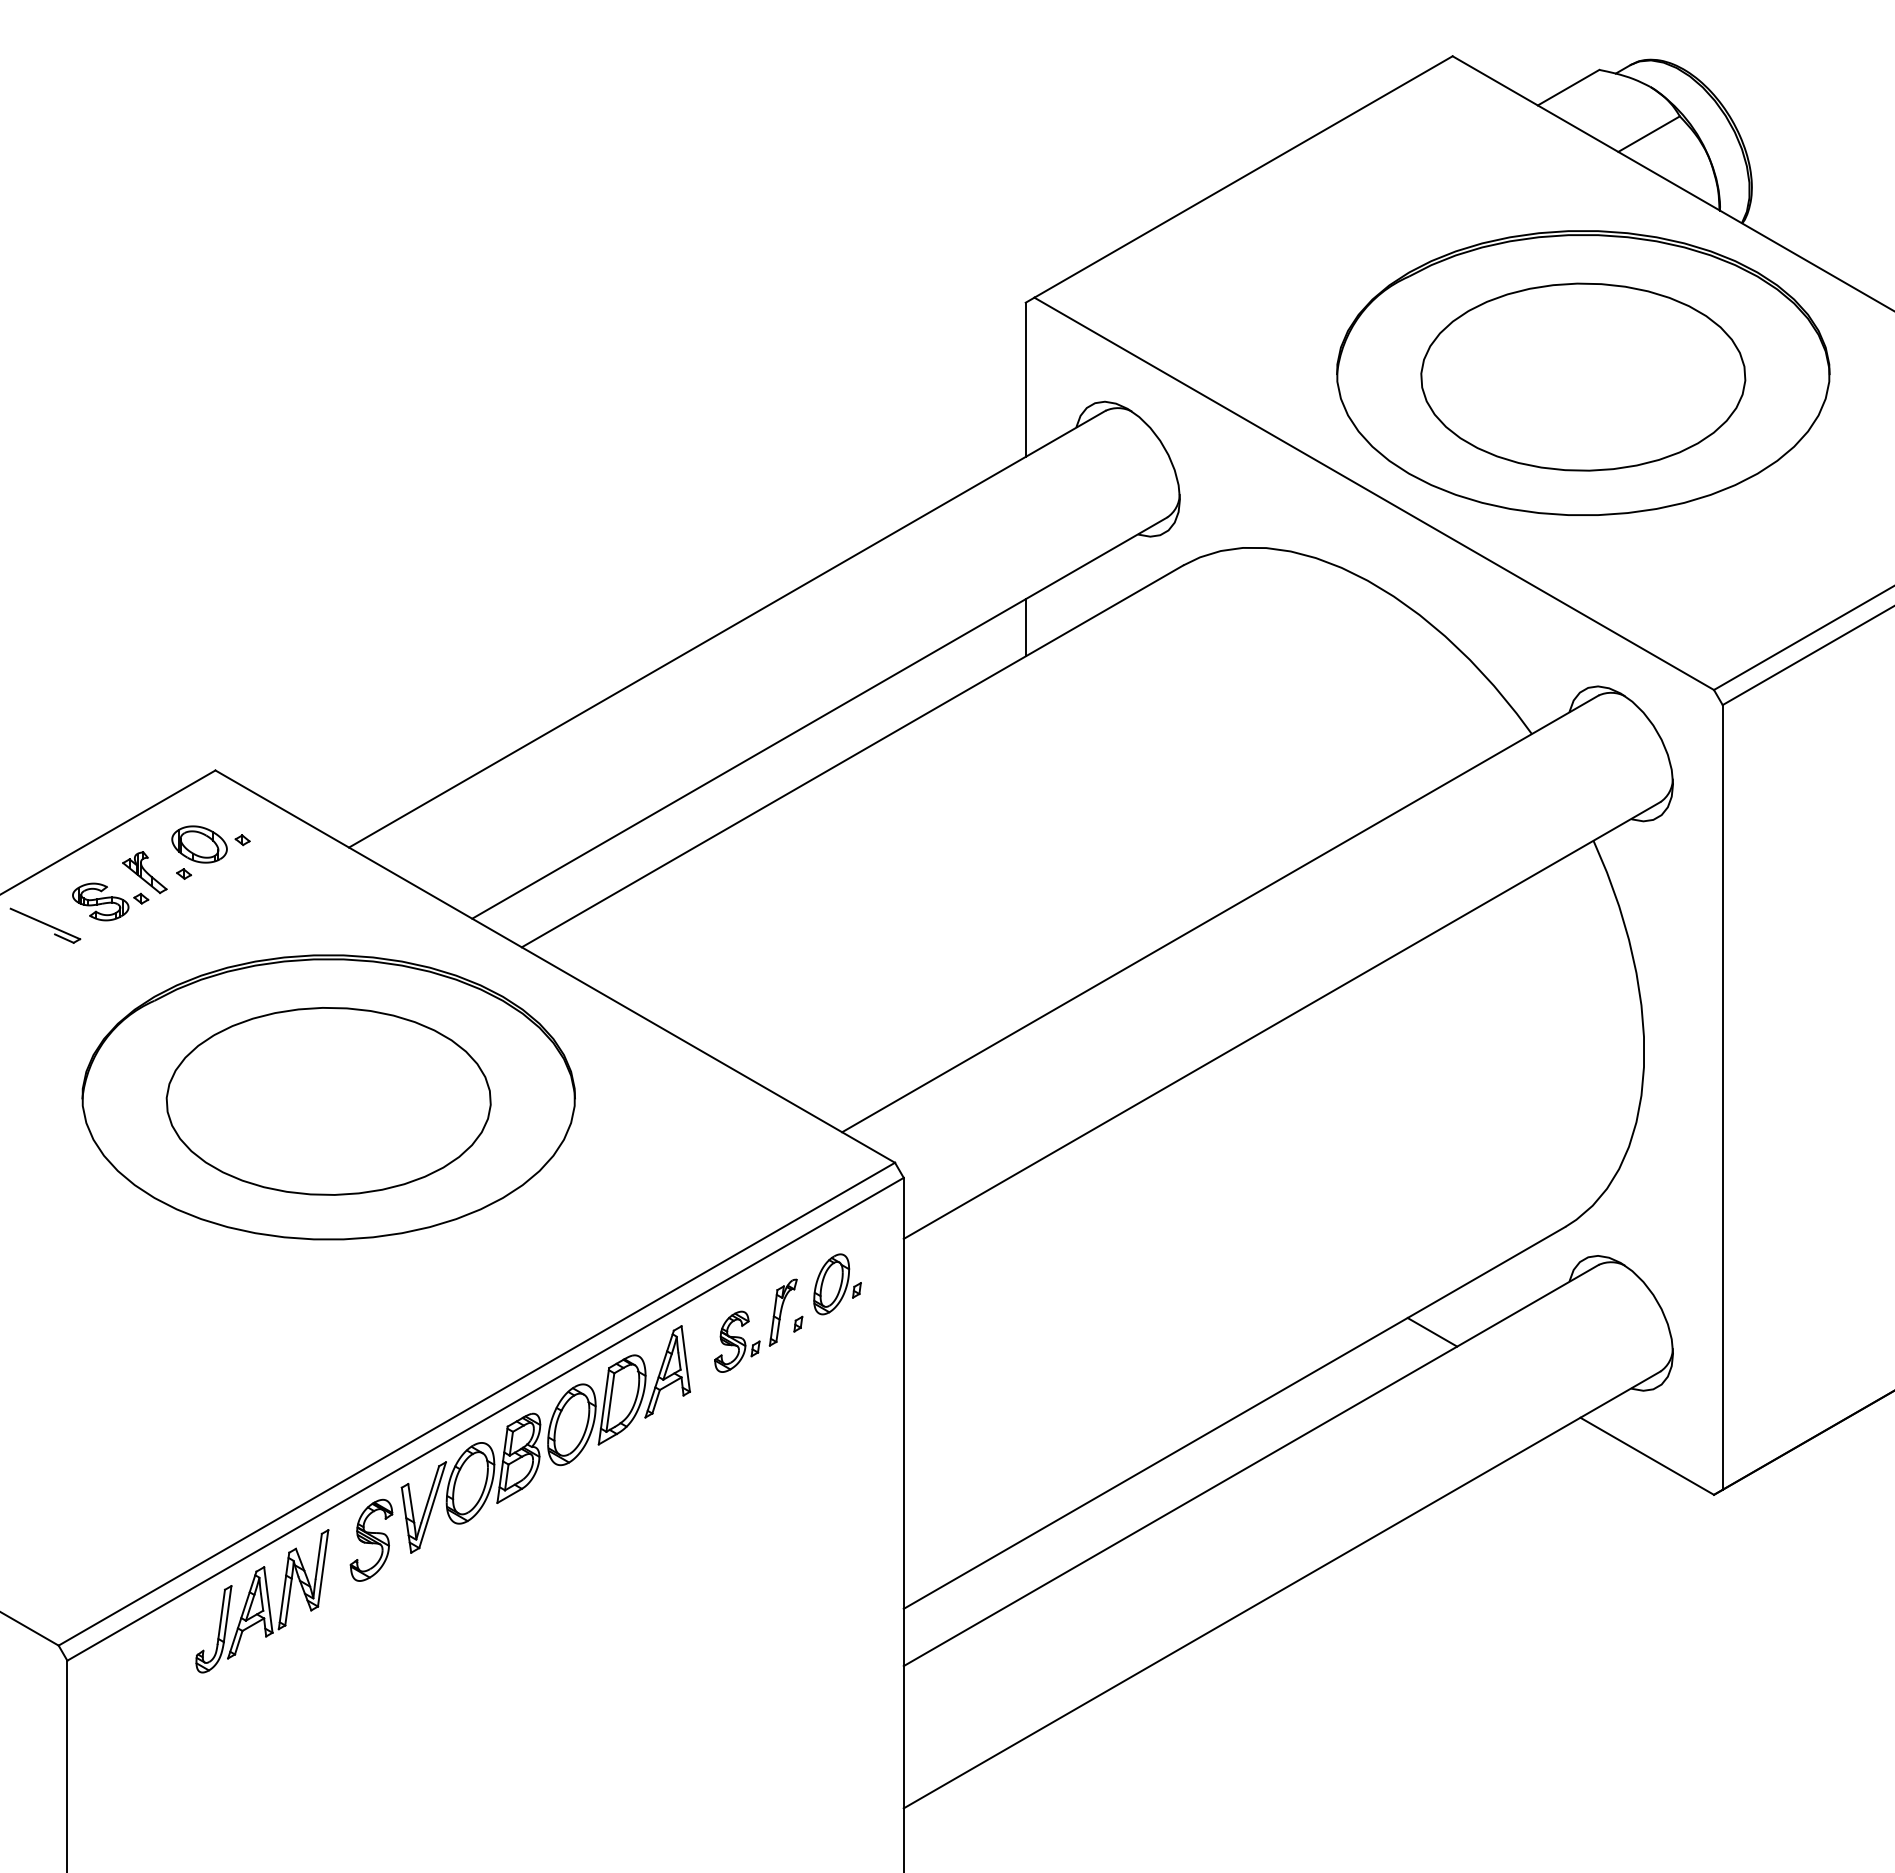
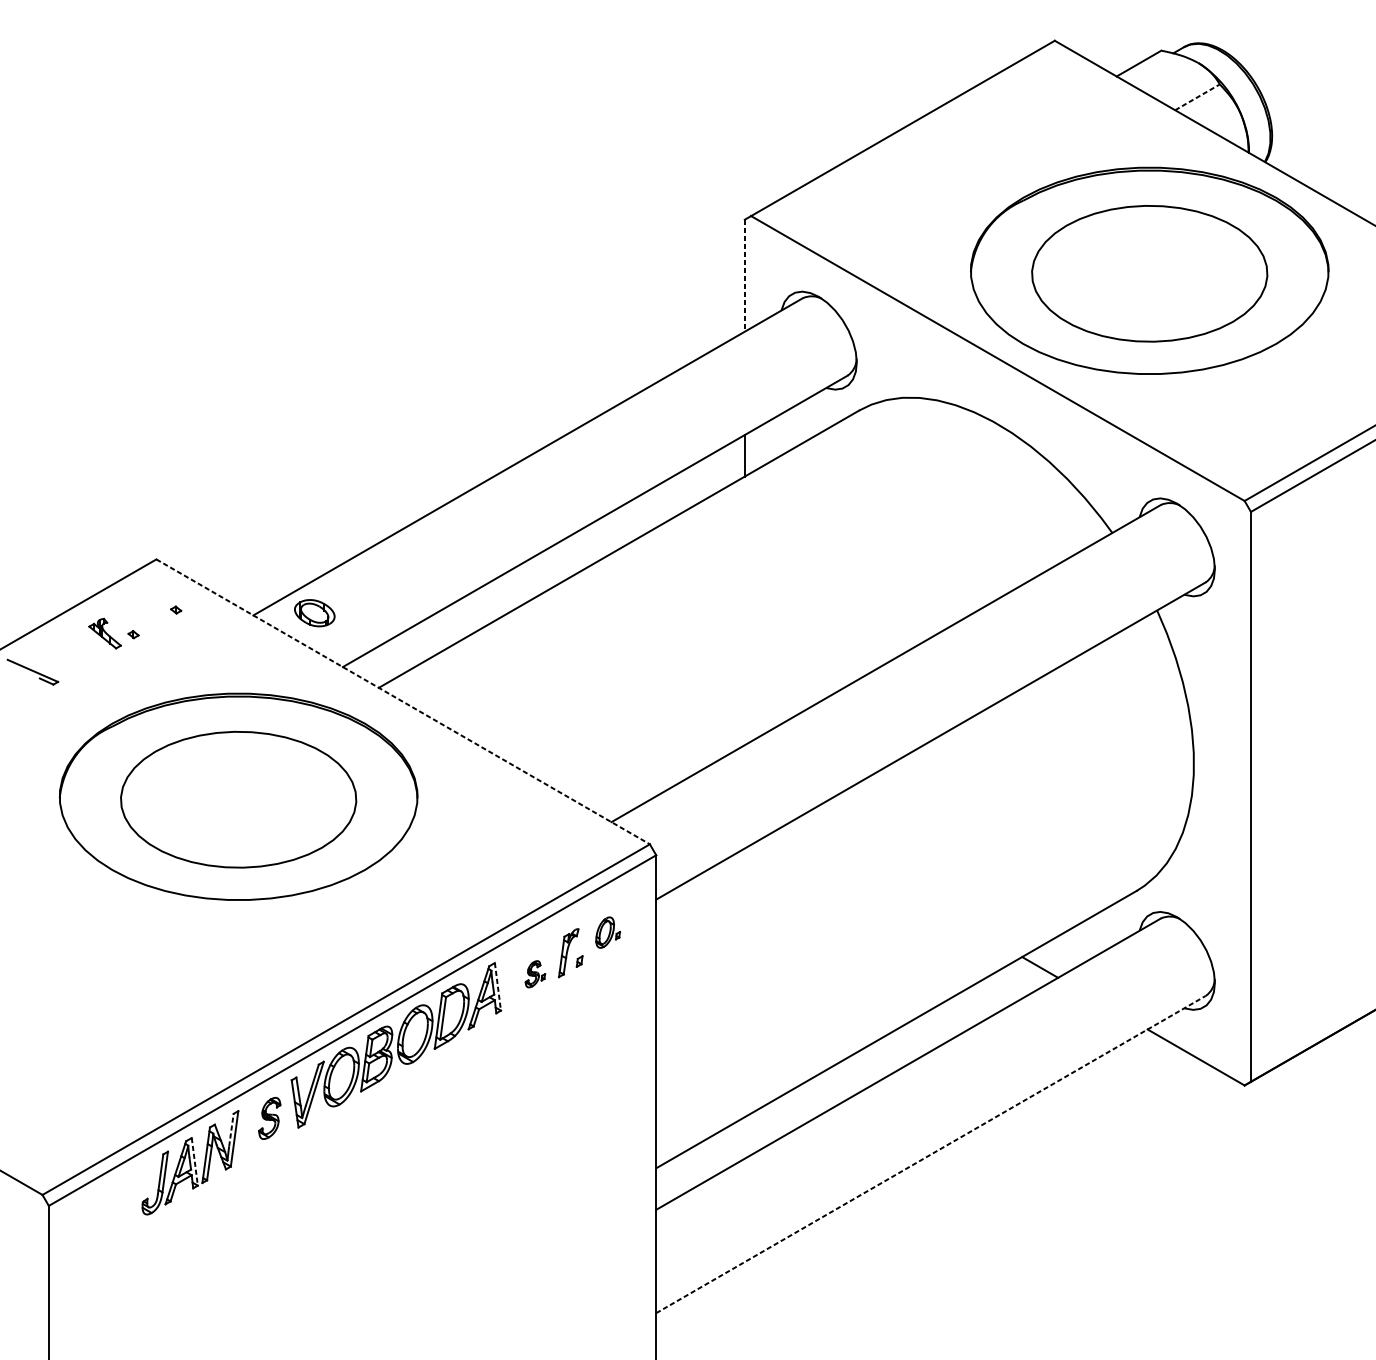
line: (1649, 134) -> (1197, 97), solid -> dashed
line: (1025, 380) -> (744, 276), solid -> dashed
part: (199, 844) -> (314, 613), moved
part: (110, 901) -> (80, 654), removed
line: (555, 966) -> (403, 701), solid -> dashed
part: (837, 1284) -> (608, 932), size x0.7
part: (737, 1341) -> (535, 974), size x0.6
line: (685, 1359) -> (497, 987), solid -> dashed
part: (371, 1539) -> (269, 1117), size x0.7
line: (318, 1556) -> (231, 1130), solid -> dashed
line: (1282, 1590) -> (931, 1154), solid -> dashed
line: (268, 1600) -> (194, 1162), solid -> dashed

